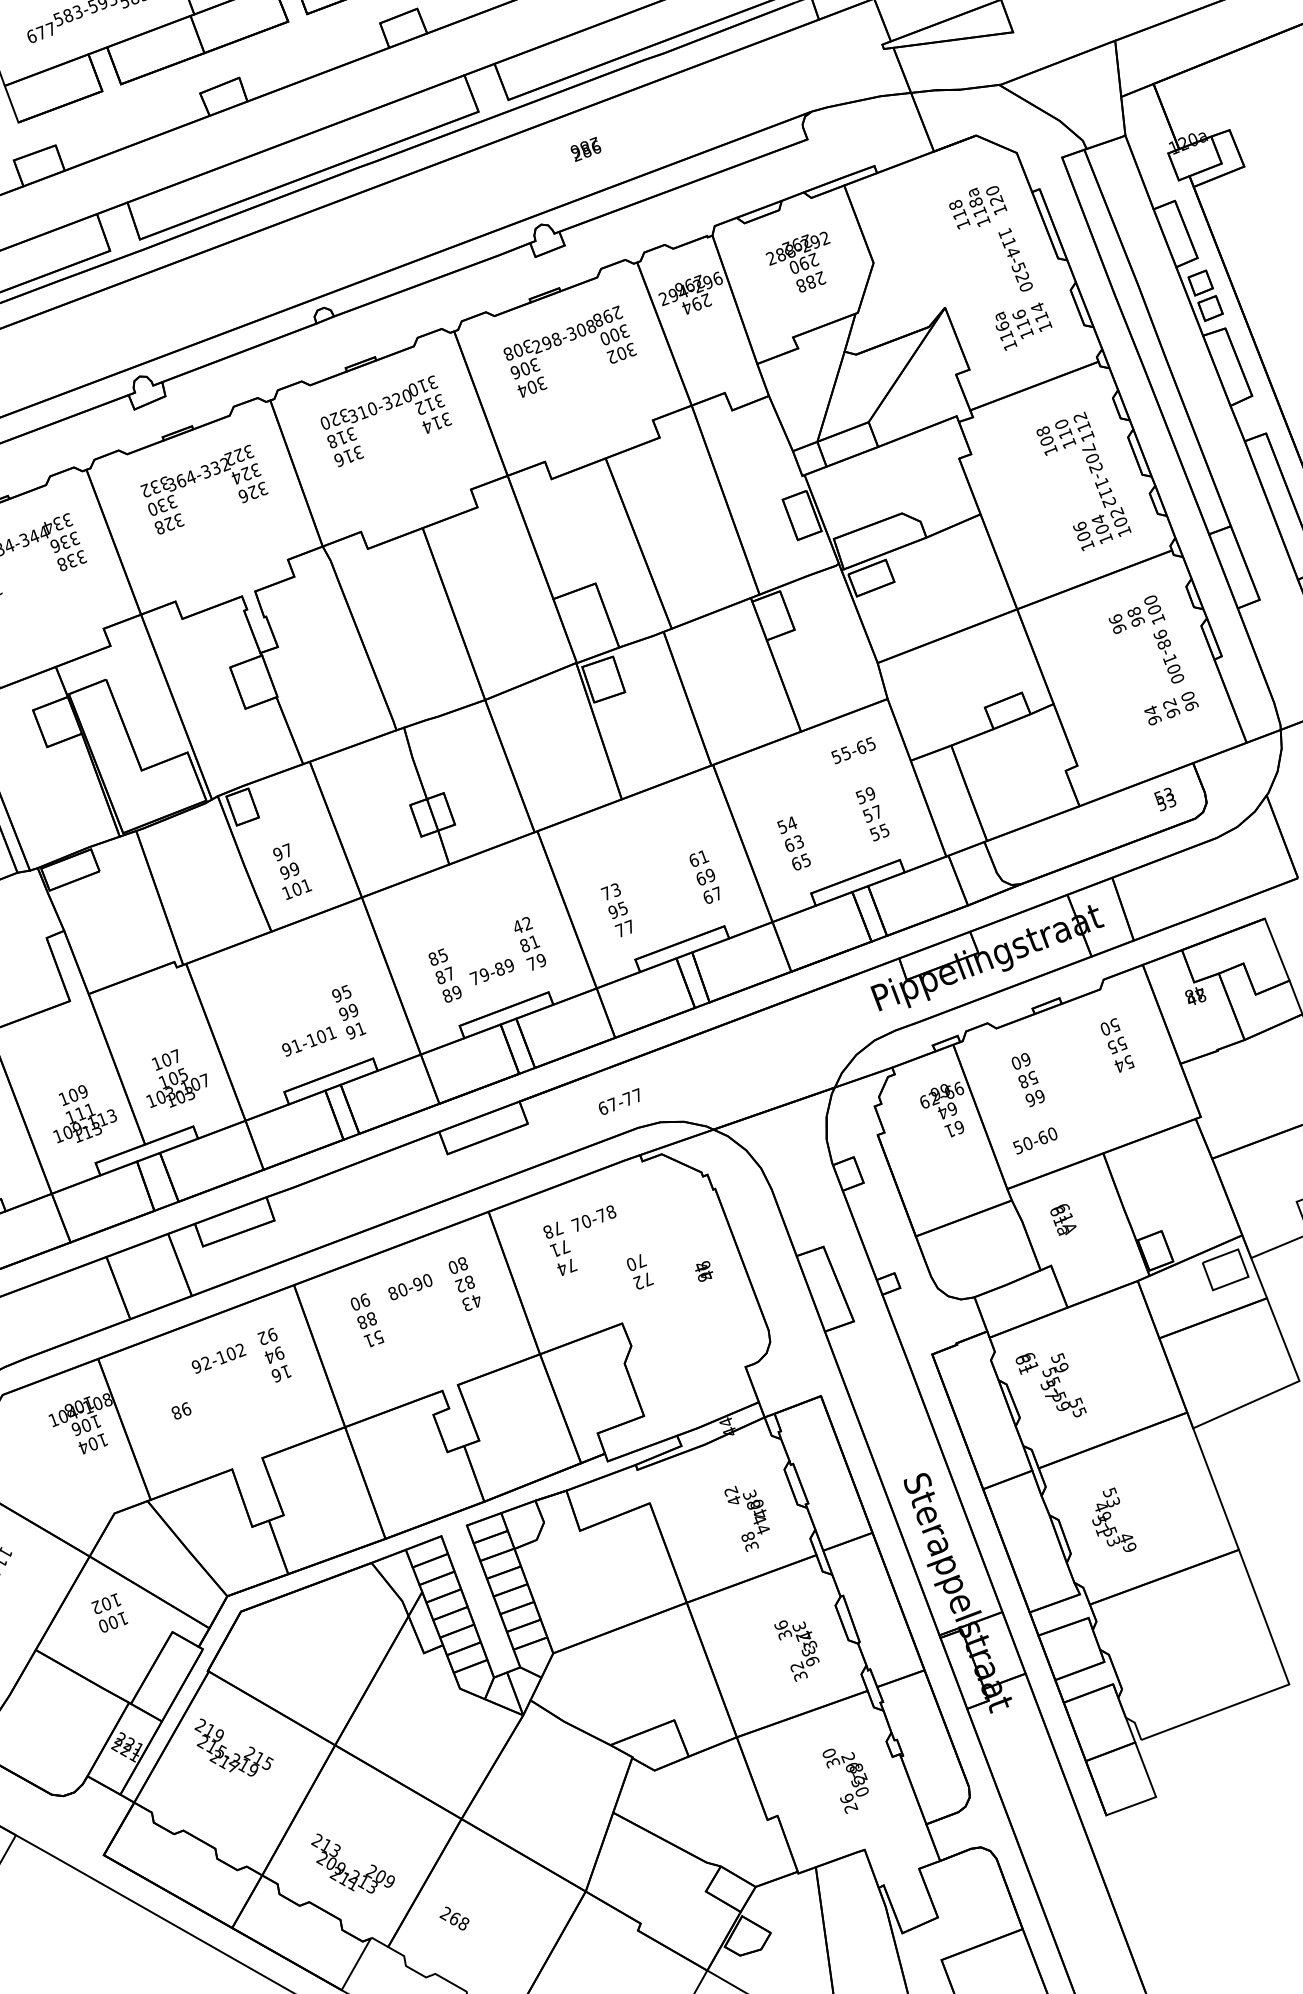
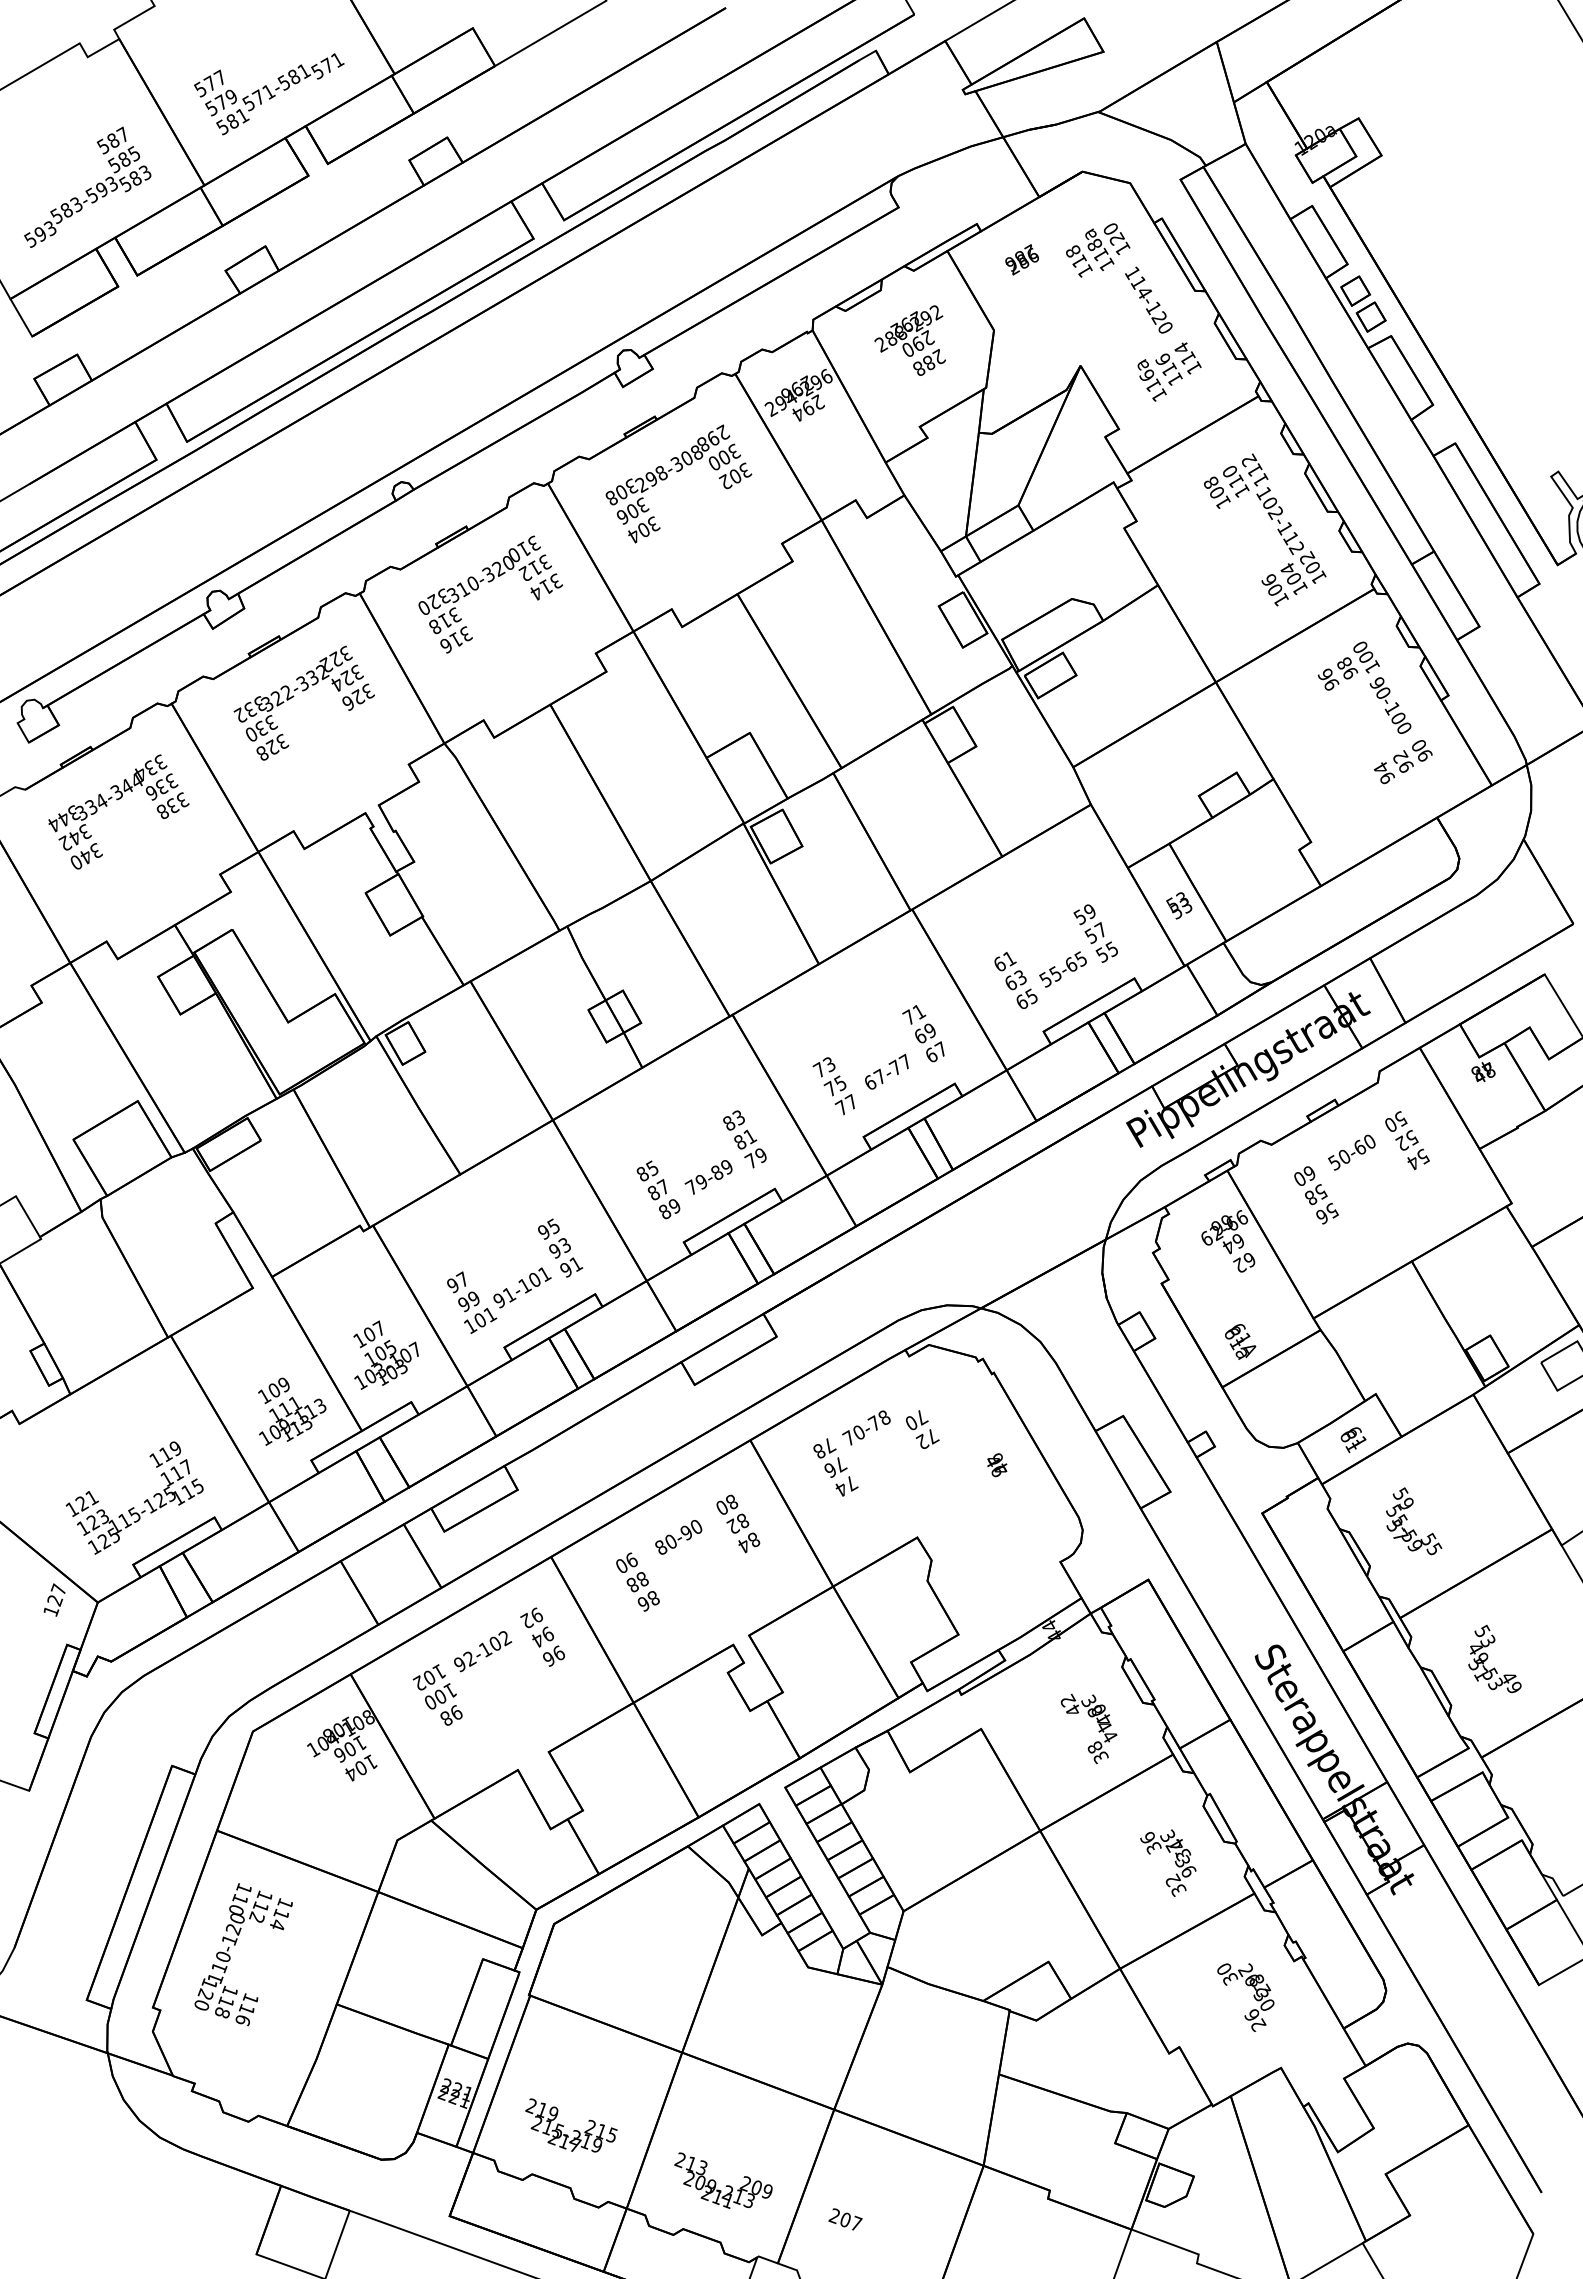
text: (41, 32) -> (40, 233), 677 -> 593
text: (586, 149) -> (1022, 259), moved
text: (1018, 267) -> (1153, 308), 114-520 -> 114-120
text: (1089, 448) -> (1264, 493), 702-112 -> 102-112
text: (186, 479) -> (282, 695), 364-332 -> 322-332
text: (1164, 644) -> (1383, 693), 98-100 -> 90-100
text: (852, 750) -> (1062, 969), moved
text: (1165, 799) -> (1179, 905), moved
text: (787, 825) -> (1004, 961), 54 -> 61
text: (693, 859) -> (908, 1016), 61 -> 71
text: (292, 872) -> (472, 1302), moved
text: (612, 911) -> (829, 1088), 95 -> 75
text: (523, 925) -> (734, 1120), 42 -> 83
text: (353, 1010) -> (564, 1245), 99 -> 93
text: (1112, 1047) -> (1402, 1143), 55 -> 52
text: (1040, 1096) -> (1332, 1210), 66 -> 56
text: (619, 1100) -> (886, 1071), moved
text: (949, 1129) -> (1239, 1264), 61 -> 62
text: (1034, 1140) -> (1351, 1152), moved
text: (1063, 1219) -> (1240, 1341), moved
text: (554, 1249) -> (829, 1469), 71 -> 76
text: (640, 1271) -> (922, 1429), moved
text: (472, 1302) -> (749, 1542), 43 -> 84
text: (373, 1338) -> (648, 1600), 51 -> 86
text: (1026, 1364) -> (1353, 1440), moved
text: (286, 1371) -> (558, 1652), 16 -> 96
text: (109, 1612) -> (434, 1686), moved
text: (233, 1748) -> (571, 2125), moved
text: (459, 1920) -> (851, 2221), 268 -> 207

